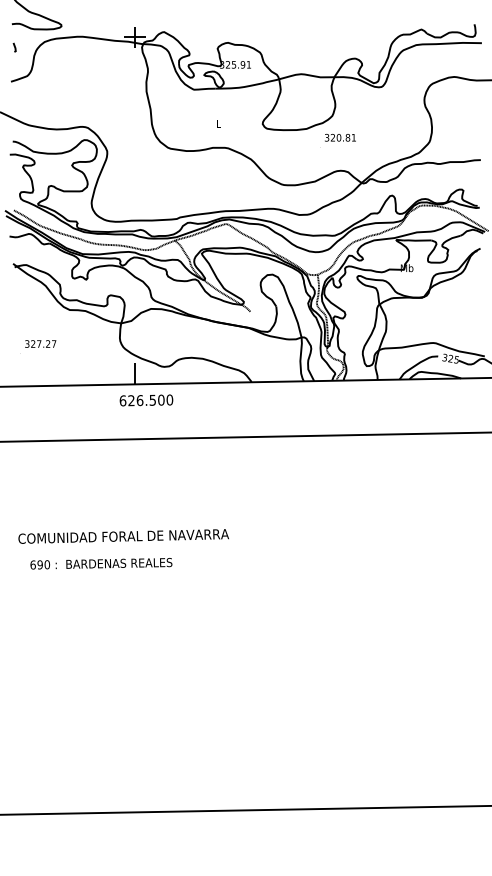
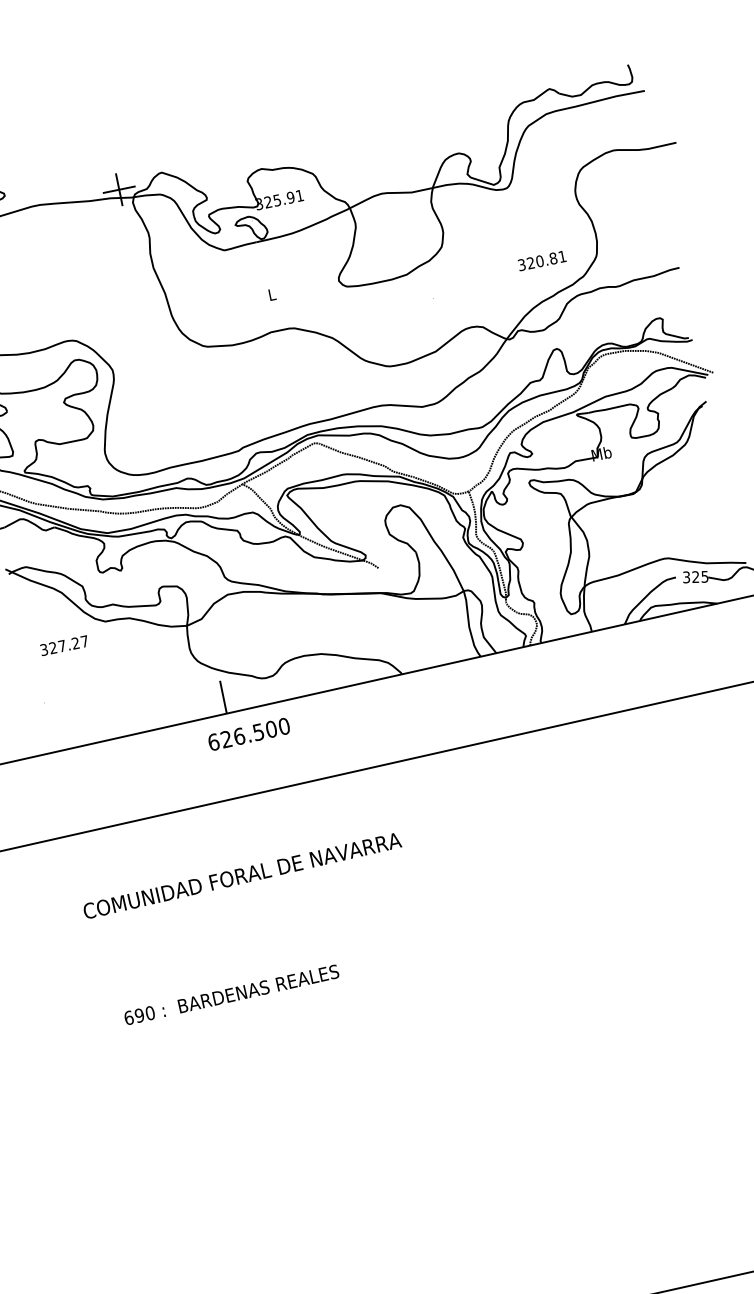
text: (340, 137) -> (542, 260), moved
text: (40, 343) -> (63, 644), moved
text: (123, 536) -> (242, 875), moved

